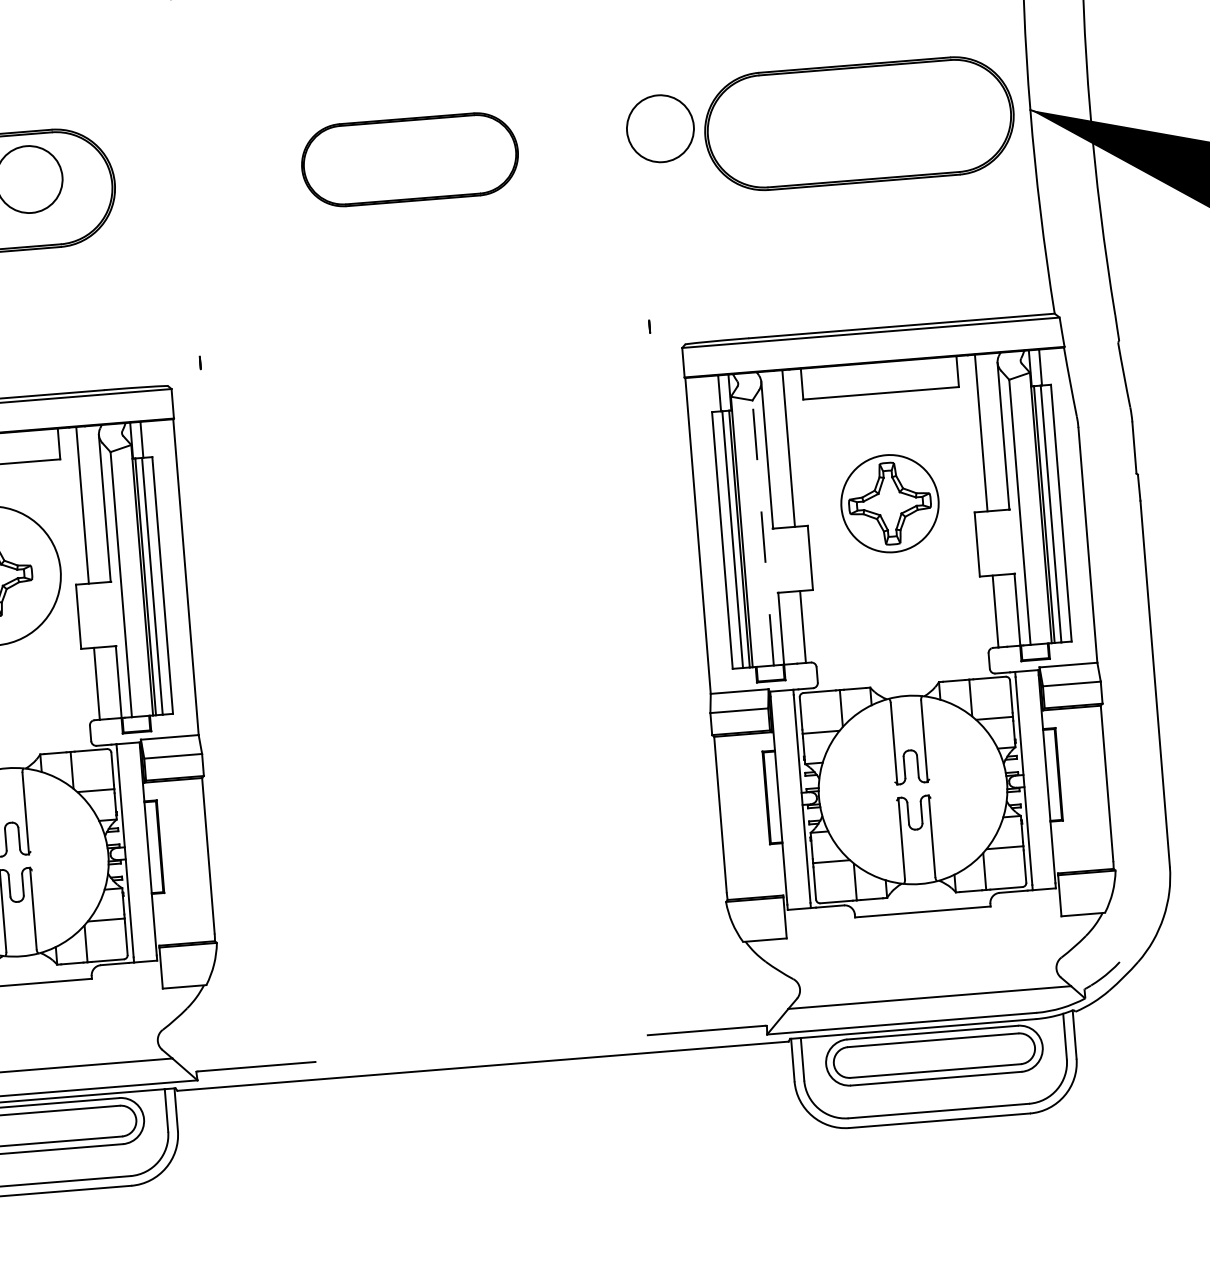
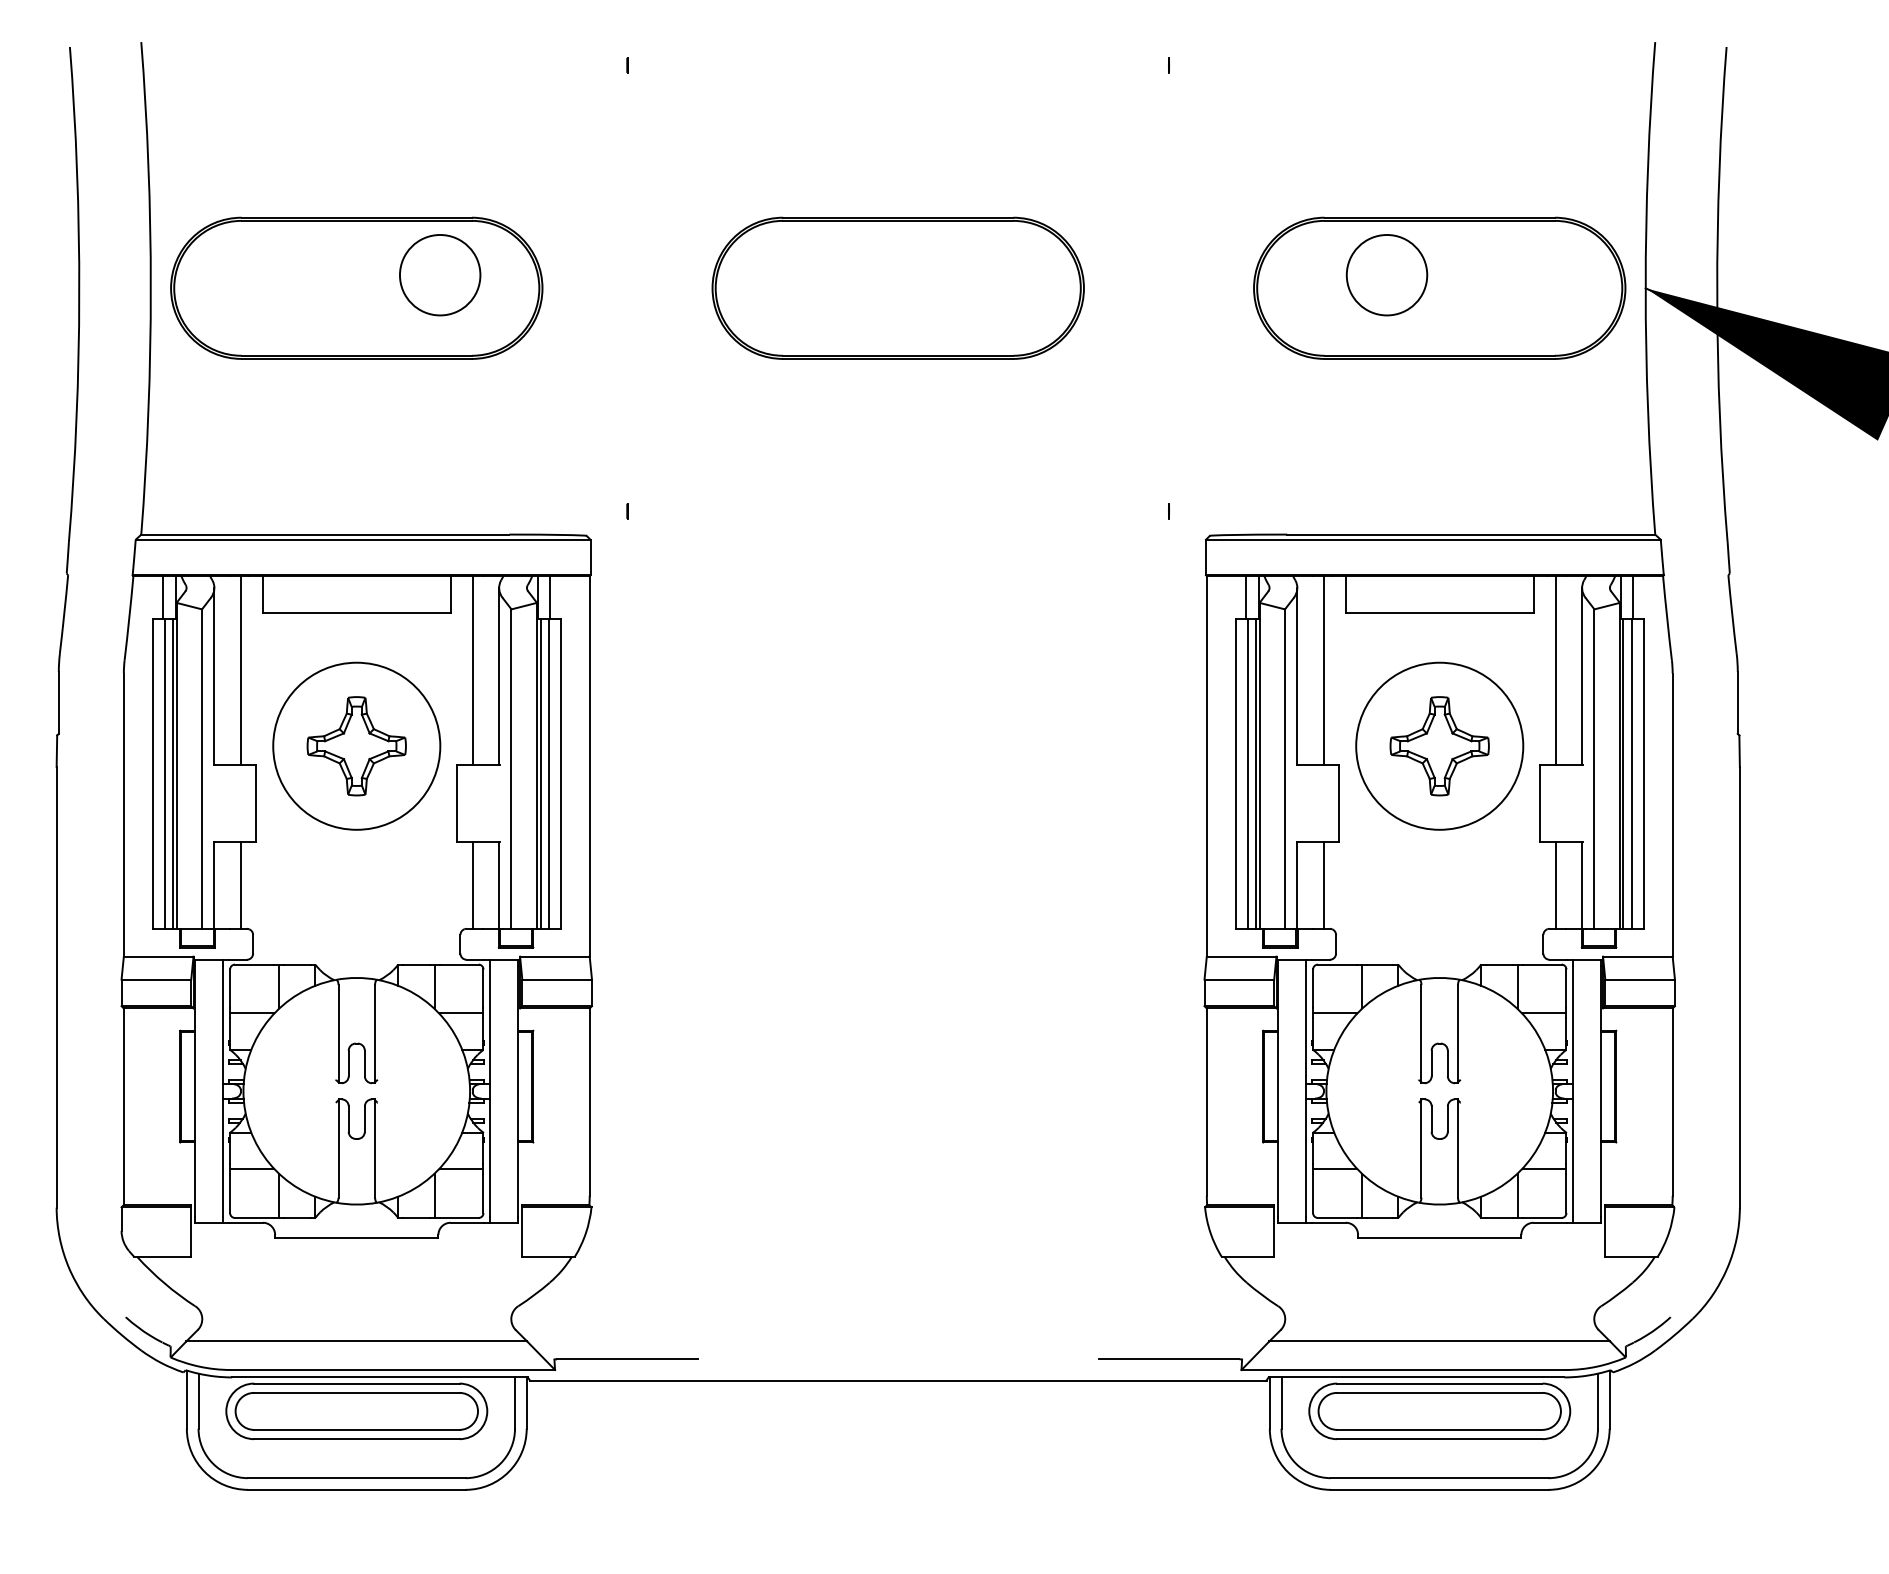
circle: (660, 129) -> (1386, 275), moved
part: (409, 159) -> (897, 287), size x1.43
circle: (889, 503) -> (1439, 745), size x1.43
line: (763, 533) -> (1285, 769), dashed -> solid

